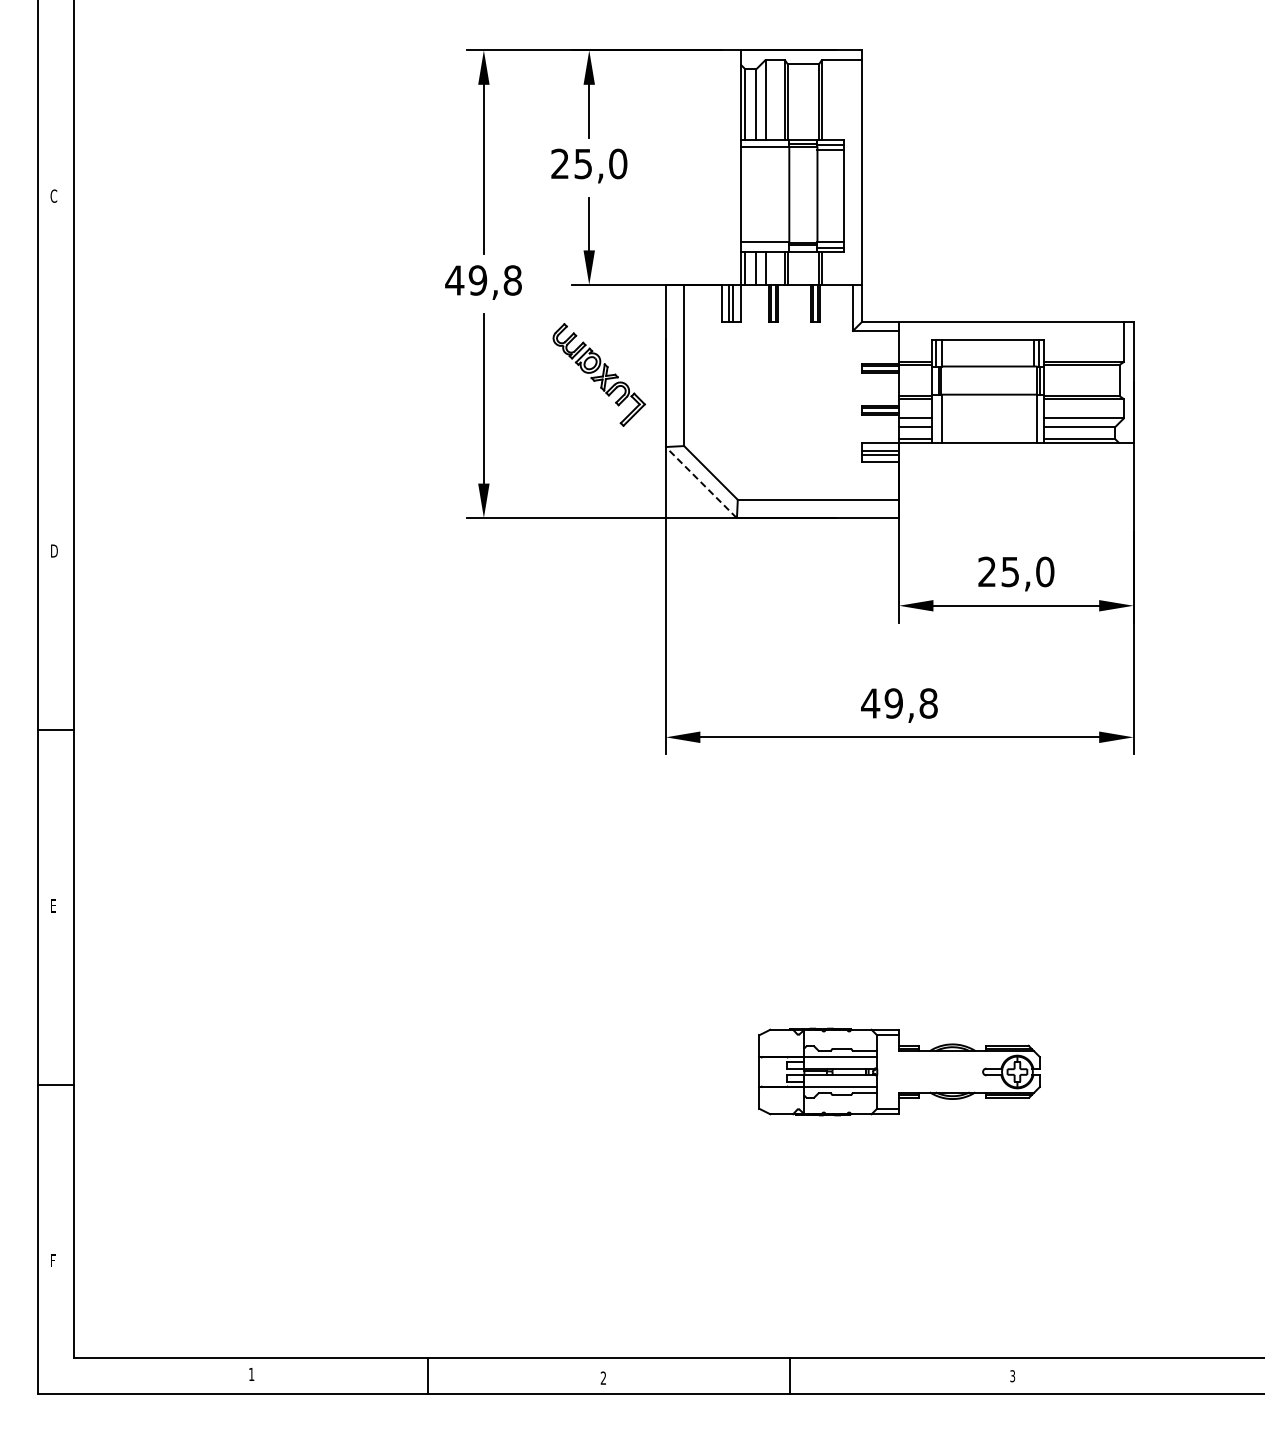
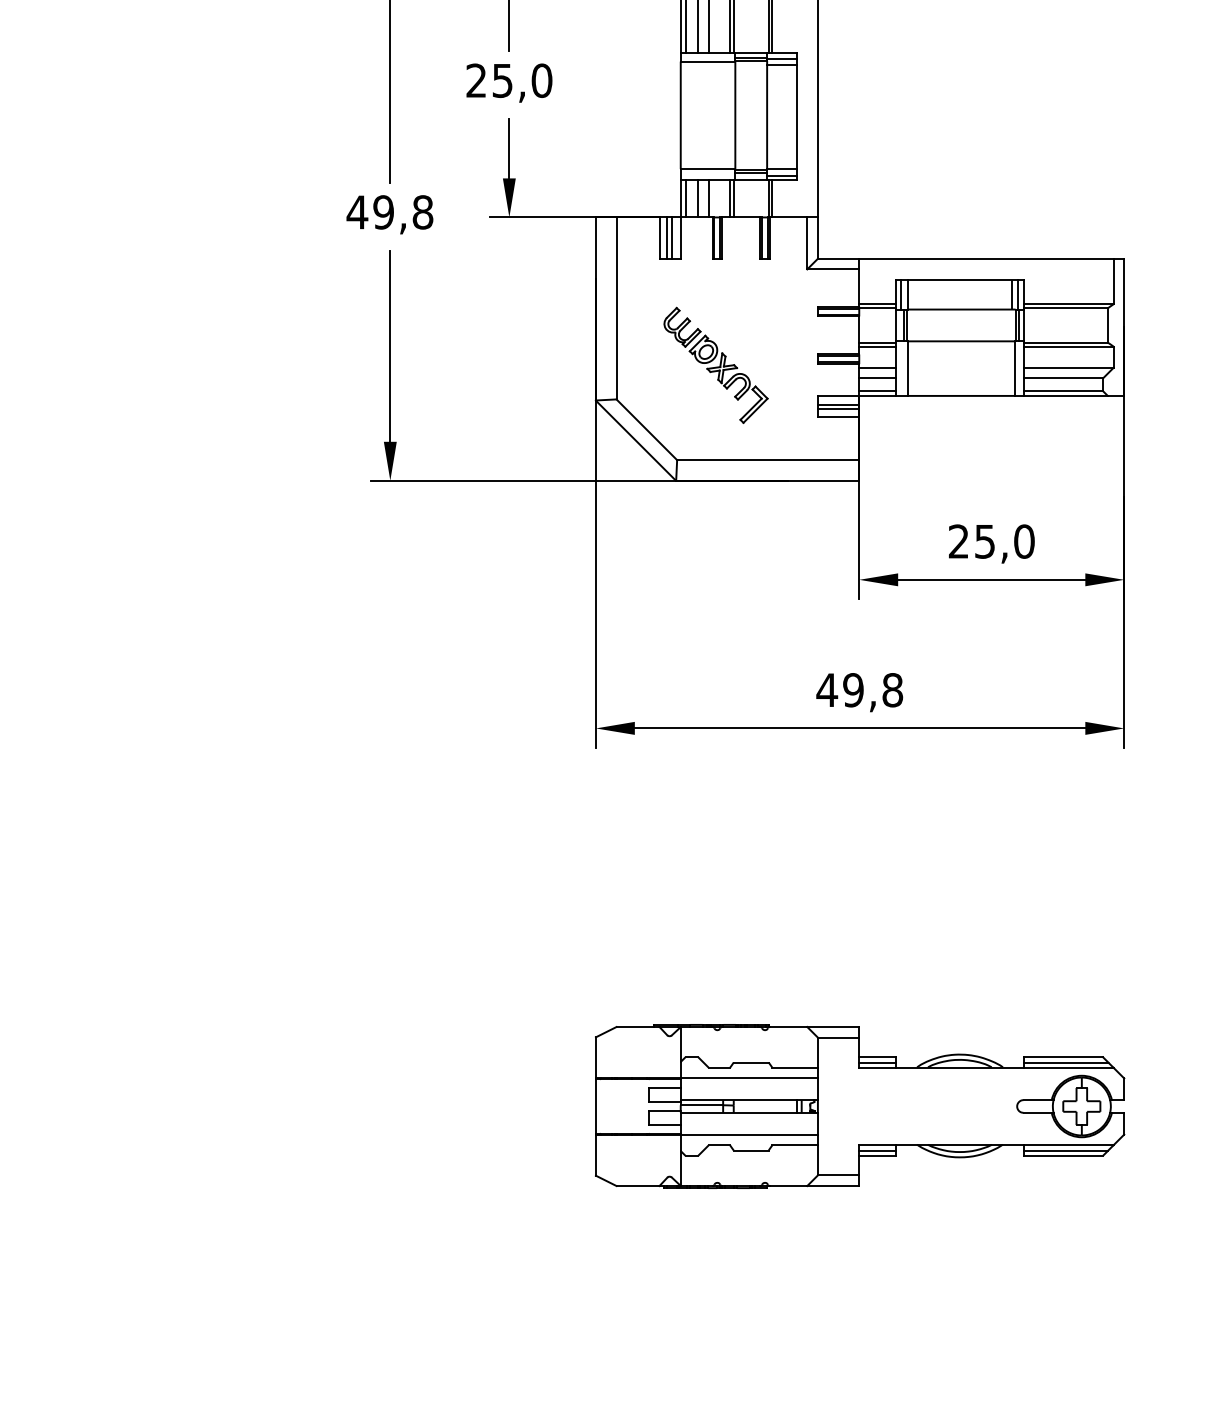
part: (598, 374) -> (715, 364), moved
line: (701, 482) -> (636, 440), dashed -> solid
part: (899, 1071) -> (859, 1105), size x1.67

